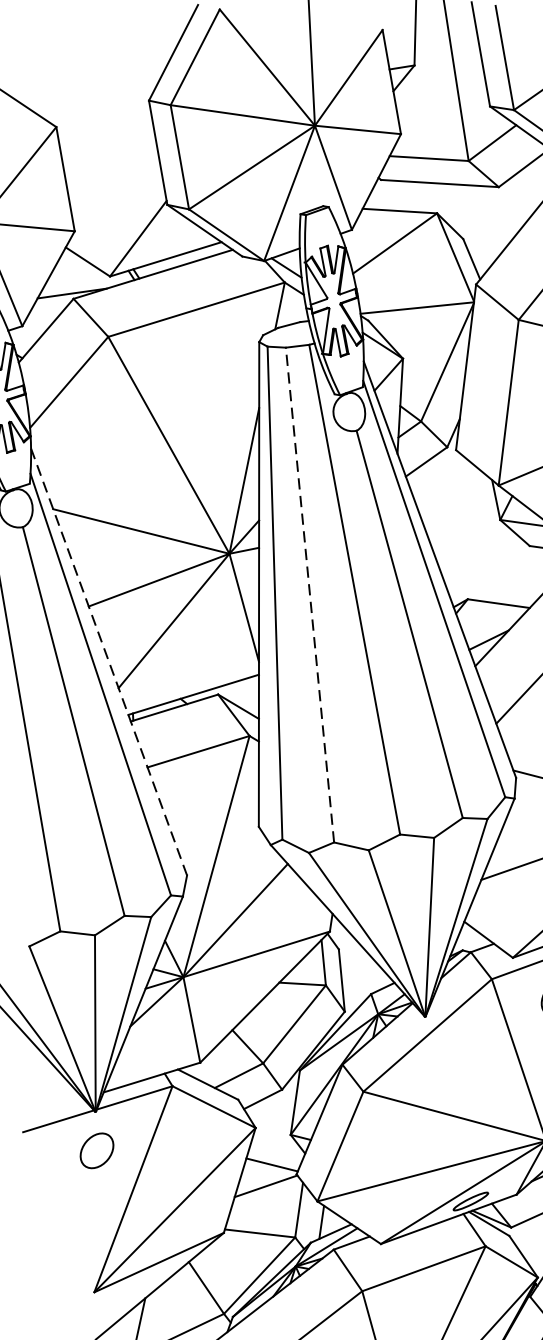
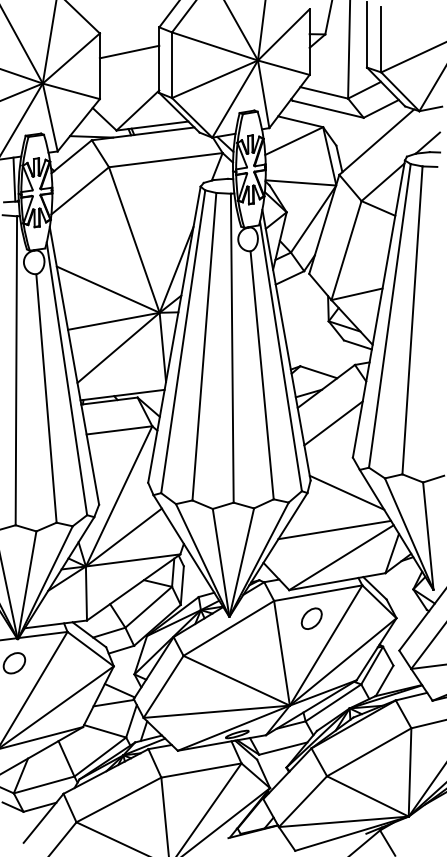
line: (108, 147) -> (129, 51), added
line: (310, 594) -> (204, 346), dashed -> solid
line: (109, 661) -> (74, 365), dashed -> solid

